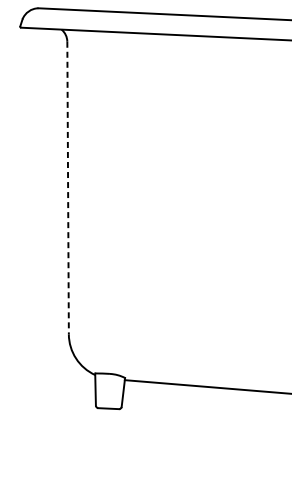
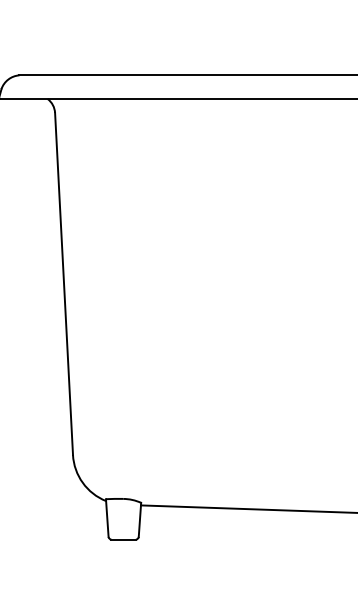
line: (68, 188) -> (64, 284), dashed -> solid

